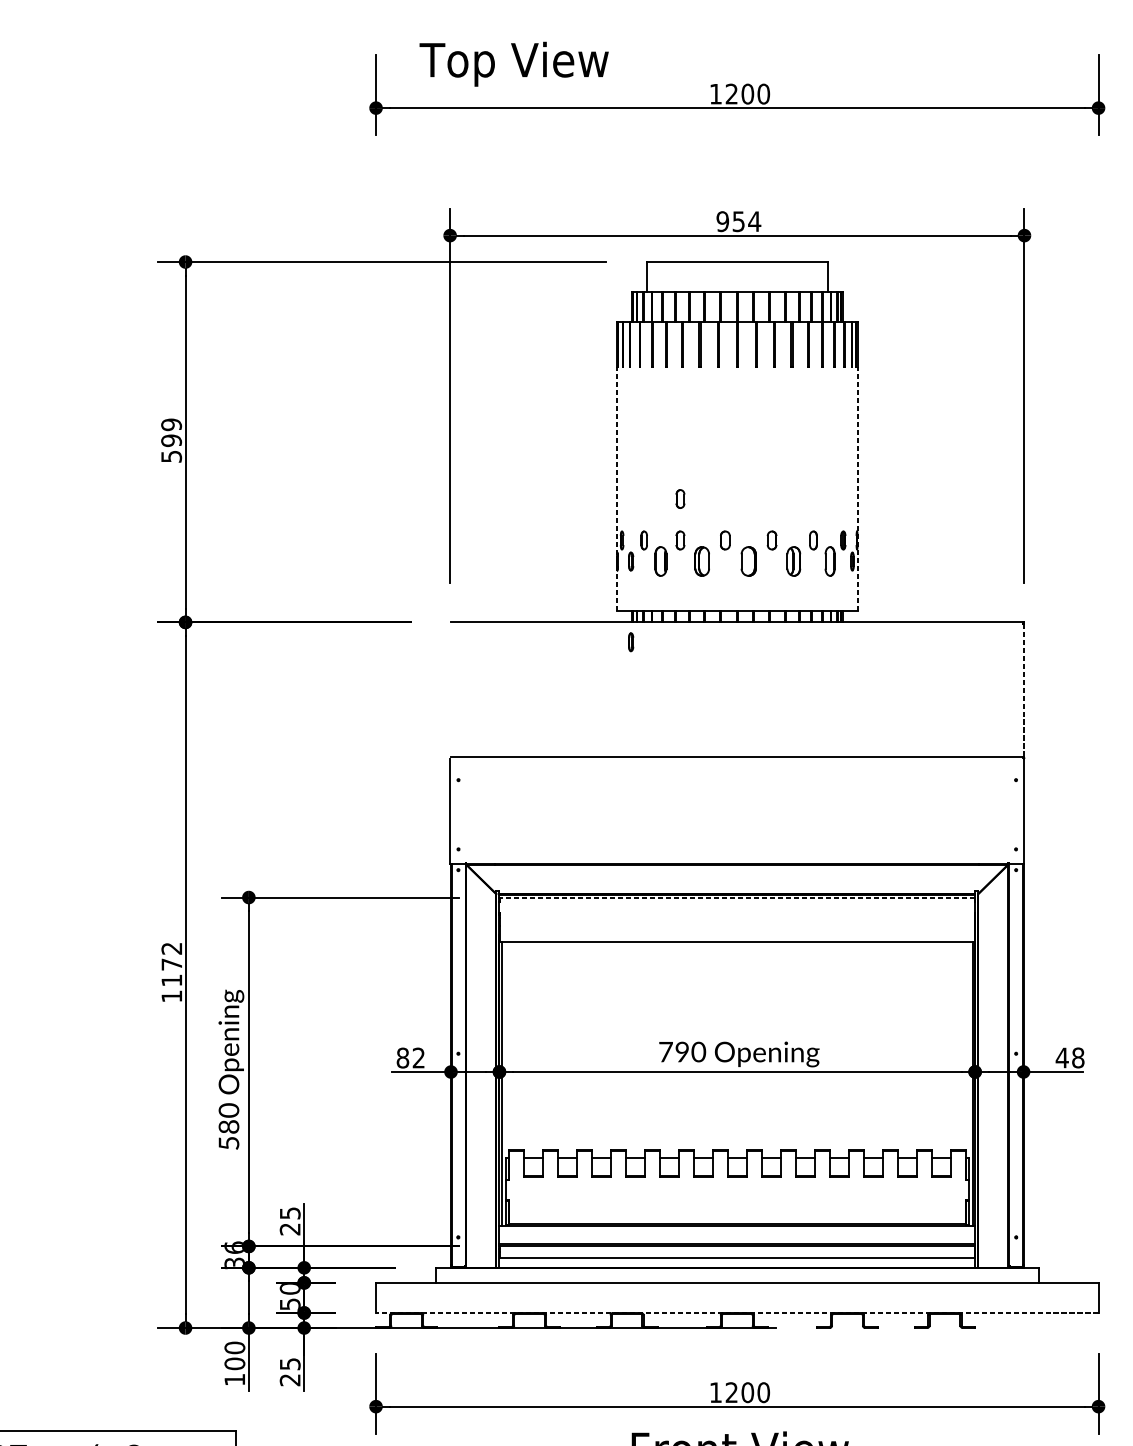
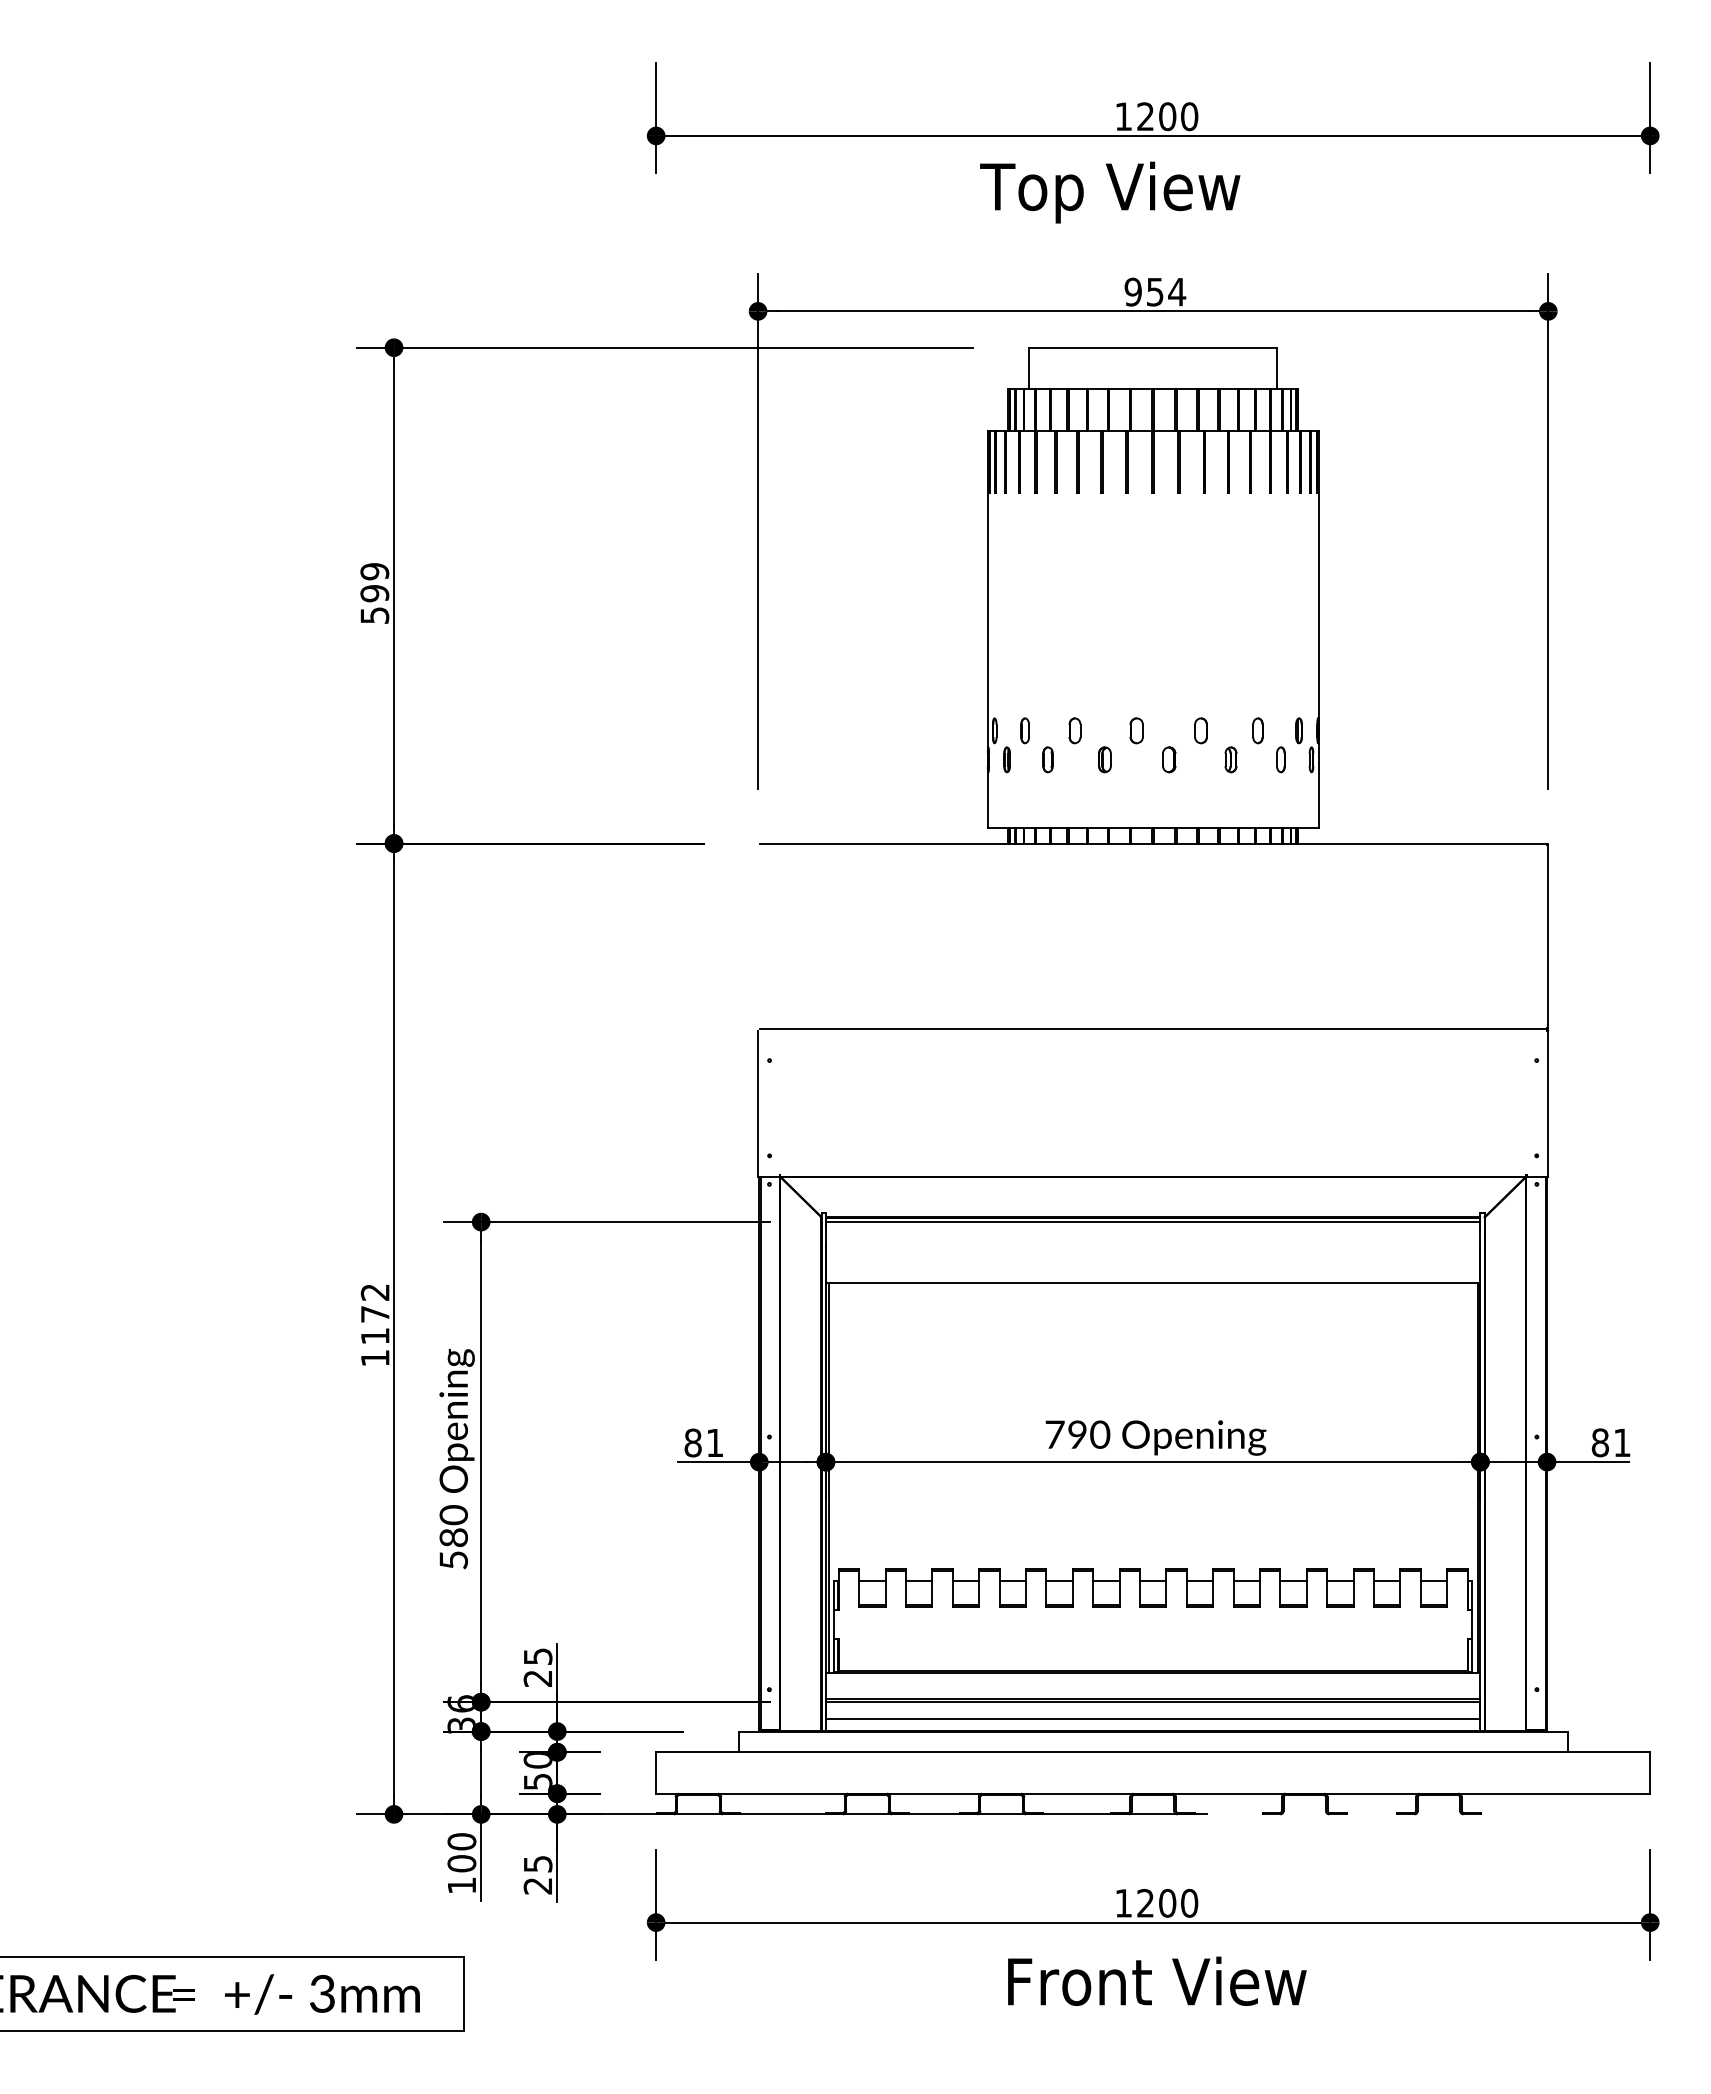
text: (514, 64) -> (1110, 192), moved
line: (616, 489) -> (987, 660), dashed -> solid
line: (857, 489) -> (1318, 660), dashed -> solid
part: (680, 498) -> (1074, 673), removed
part: (660, 561) -> (1047, 759), size x0.62
part: (701, 561) -> (1104, 759), size x0.62
part: (749, 561) -> (1169, 759), size x0.62
part: (793, 561) -> (1230, 759), size x0.62
part: (829, 561) -> (1280, 759), size x0.62
part: (630, 642) -> (1006, 870), removed
line: (1024, 689) -> (1548, 936), dashed -> solid
line: (736, 897) -> (1152, 1222), dashed -> solid
text: (418, 1057) -> (714, 1442), 82 -> 81
text: (1069, 1057) -> (1610, 1442), 48 -> 81
line: (736, 1312) -> (1152, 1793), dashed -> solid

